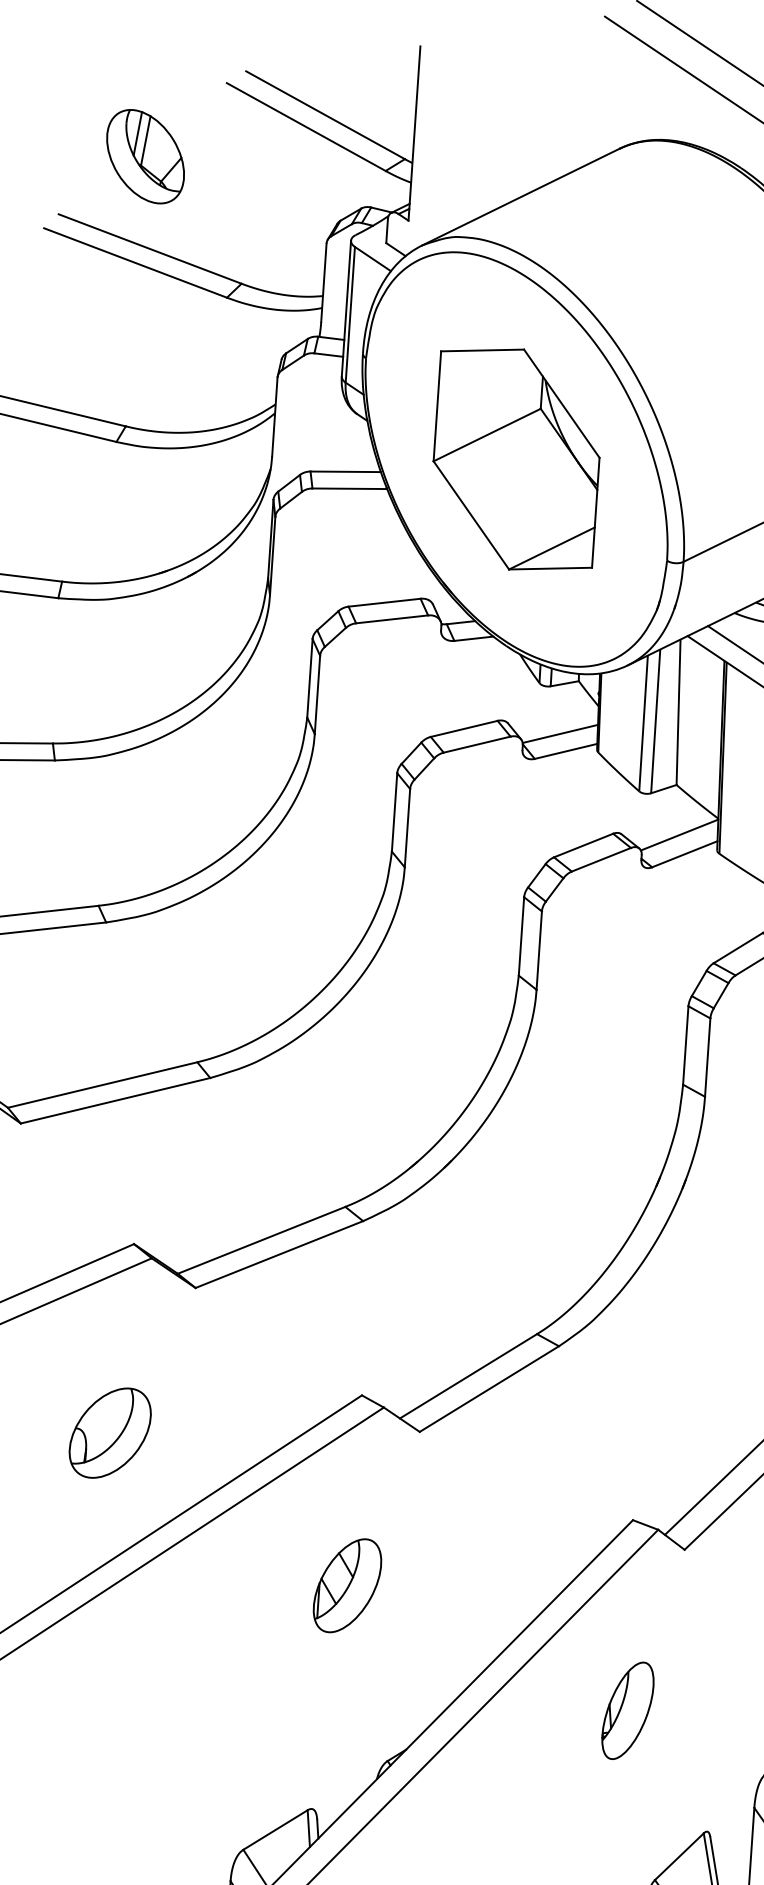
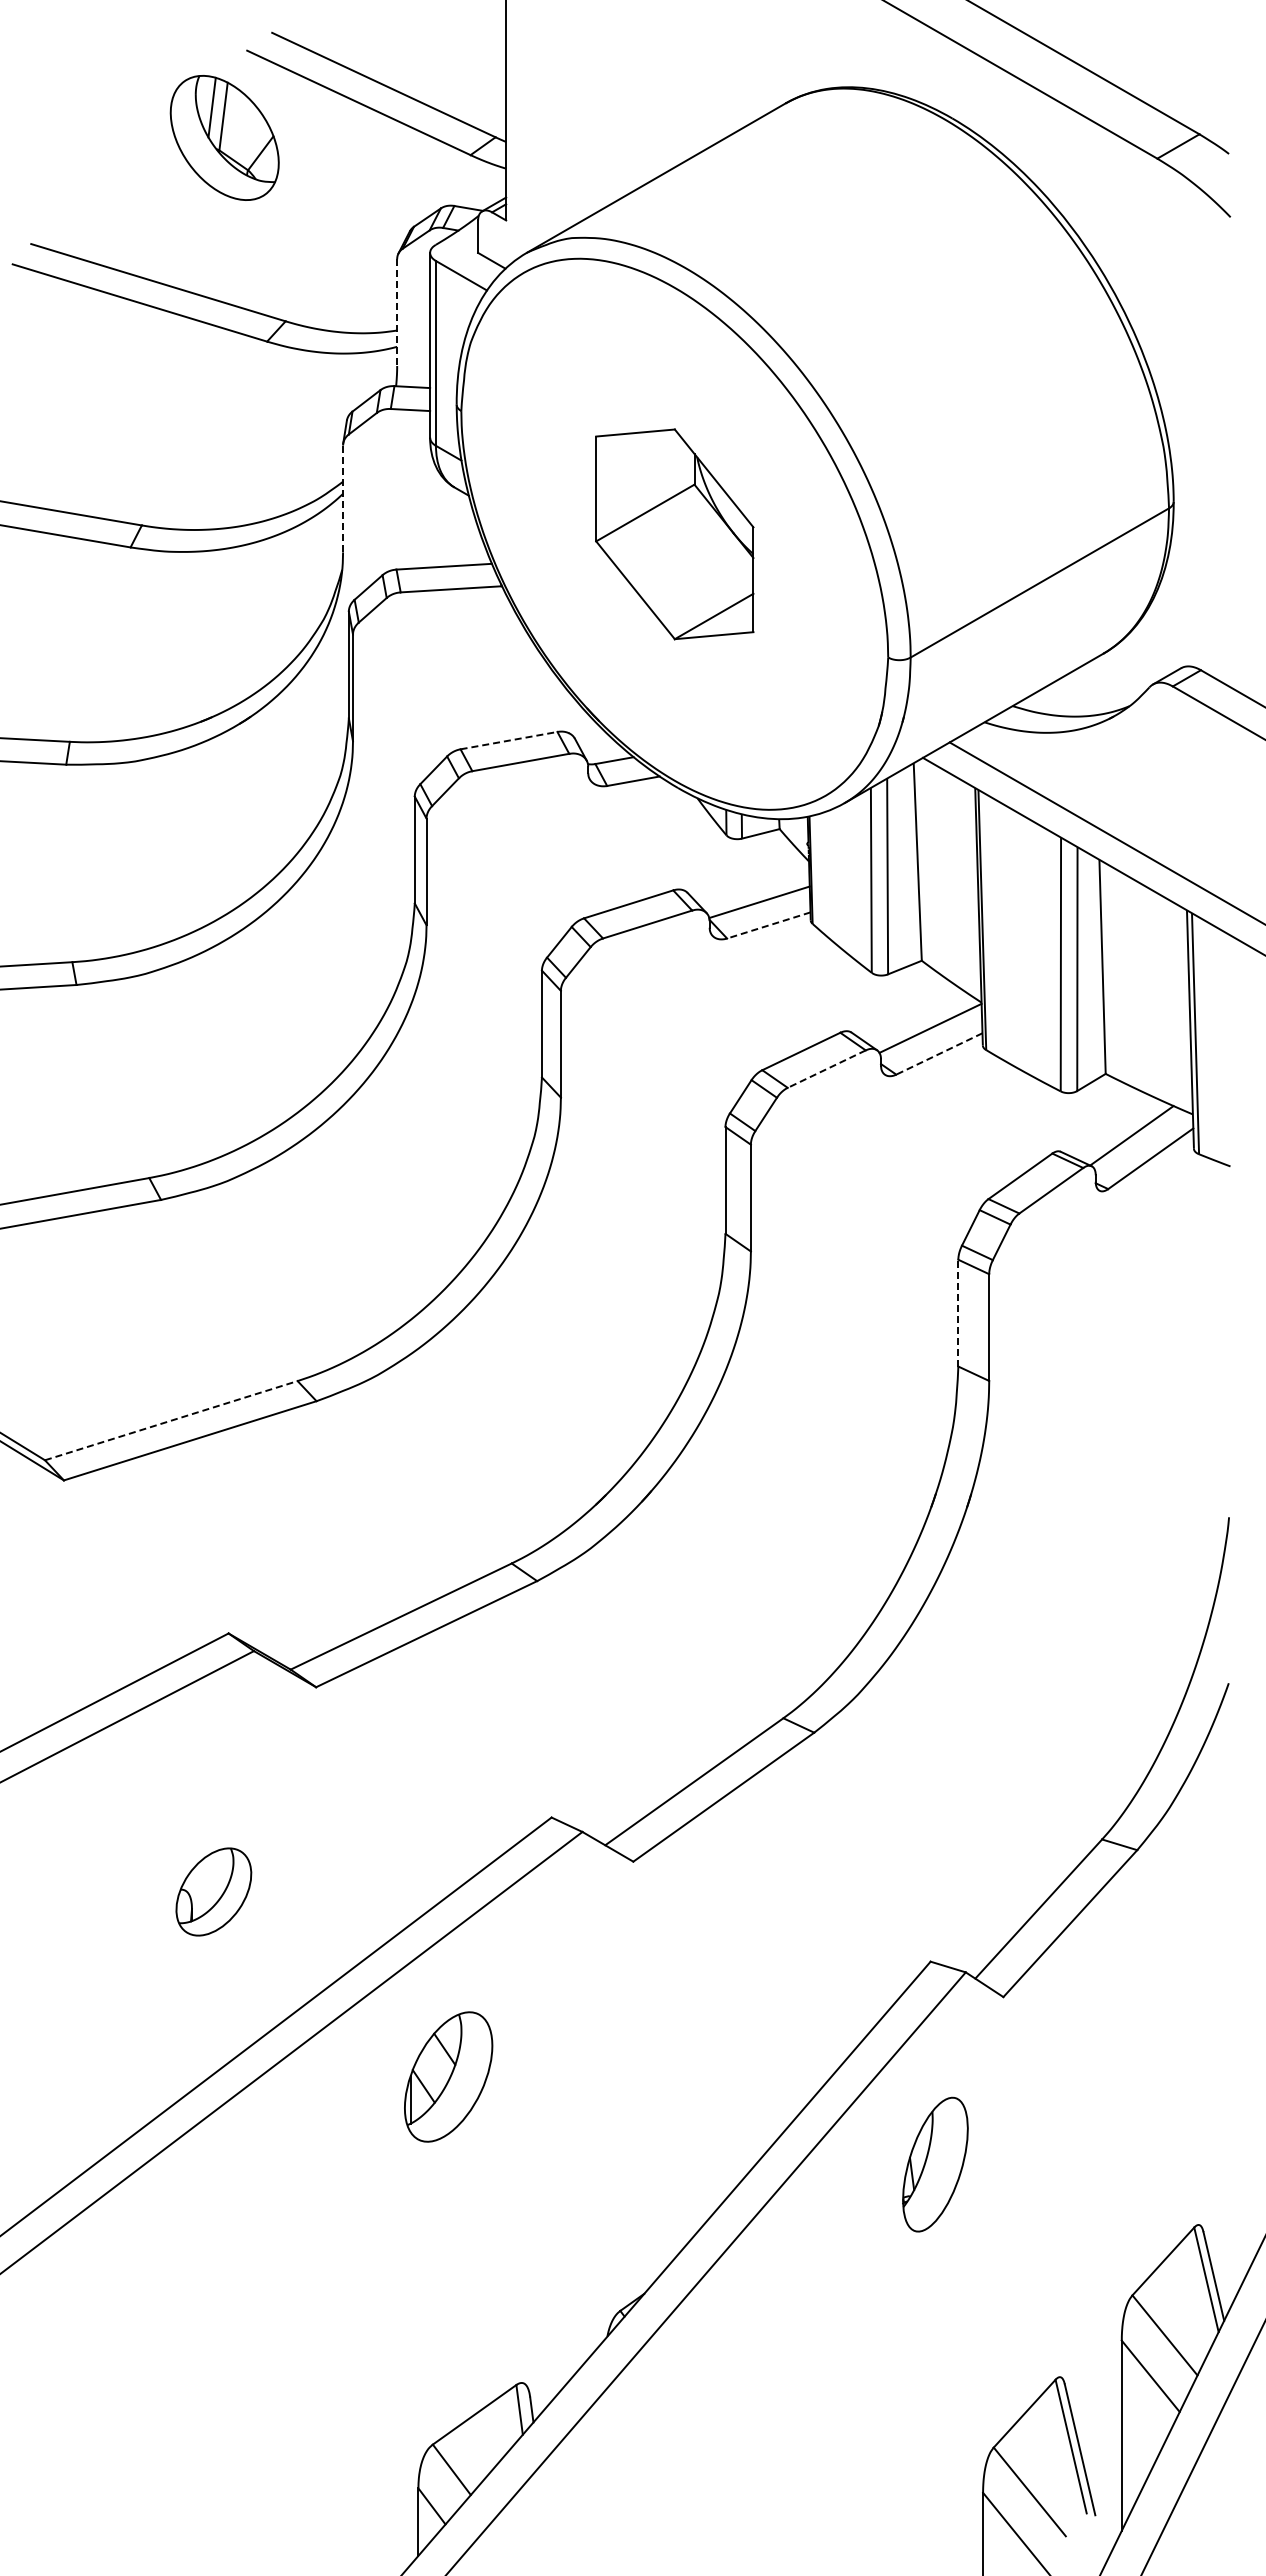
part: (145, 156) -> (224, 137), moved
line: (324, 283) -> (397, 313), solid -> dashed
line: (275, 417) -> (343, 499), solid -> dashed
part: (516, 459) -> (674, 534), size x0.7
line: (384, 602) -> (509, 740), solid -> dashed
line: (565, 751) -> (768, 925), solid -> dashed
line: (684, 853) -> (939, 1053), solid -> dashed
line: (601, 860) -> (826, 1069), solid -> dashed
line: (685, 1045) -> (958, 1312), solid -> dashed
line: (102, 1084) -> (171, 1420), solid -> dashed
part: (110, 1432) -> (213, 1891), size x0.7
part: (347, 1585) -> (448, 2076), moved
part: (628, 1710) -> (935, 2164), moved

